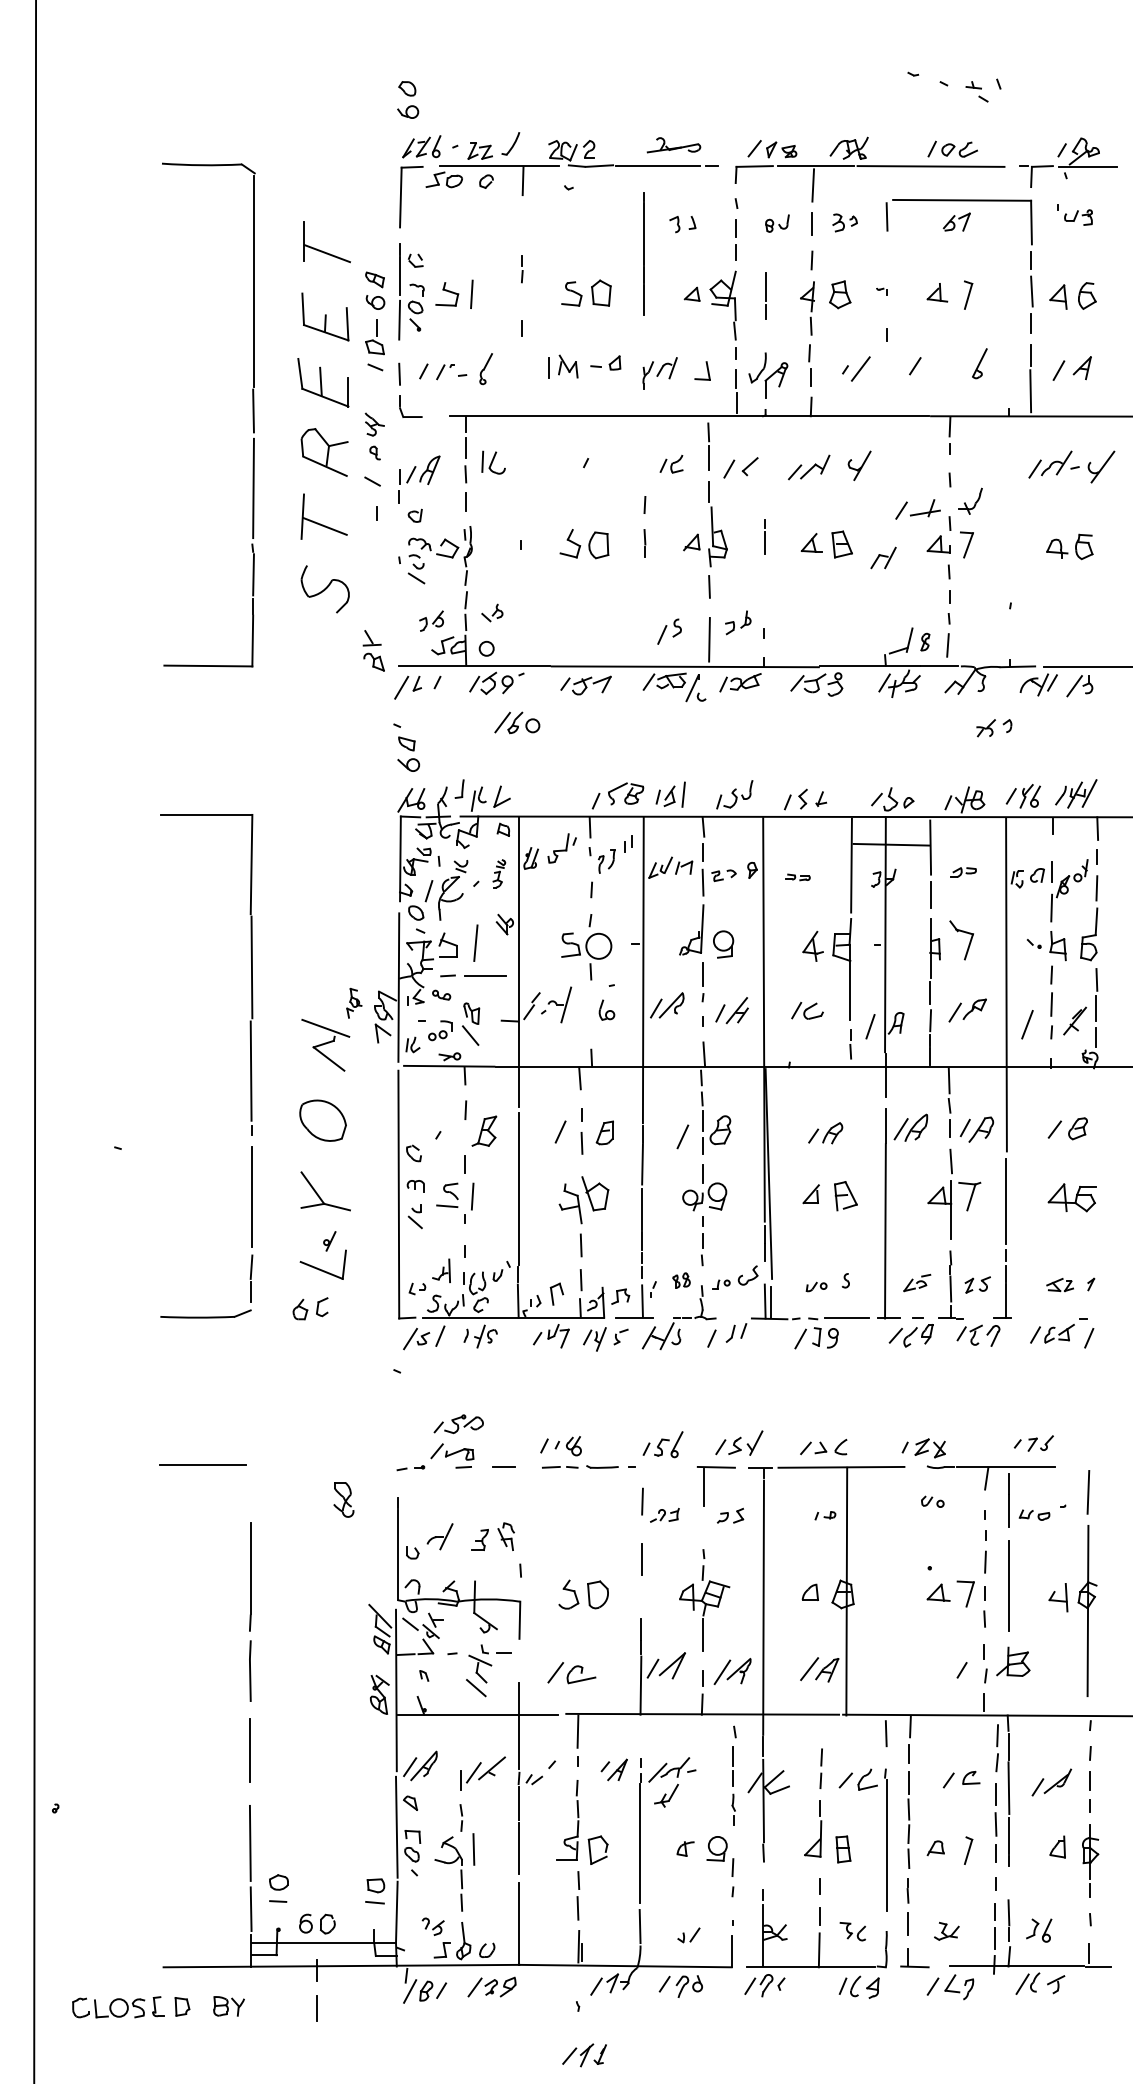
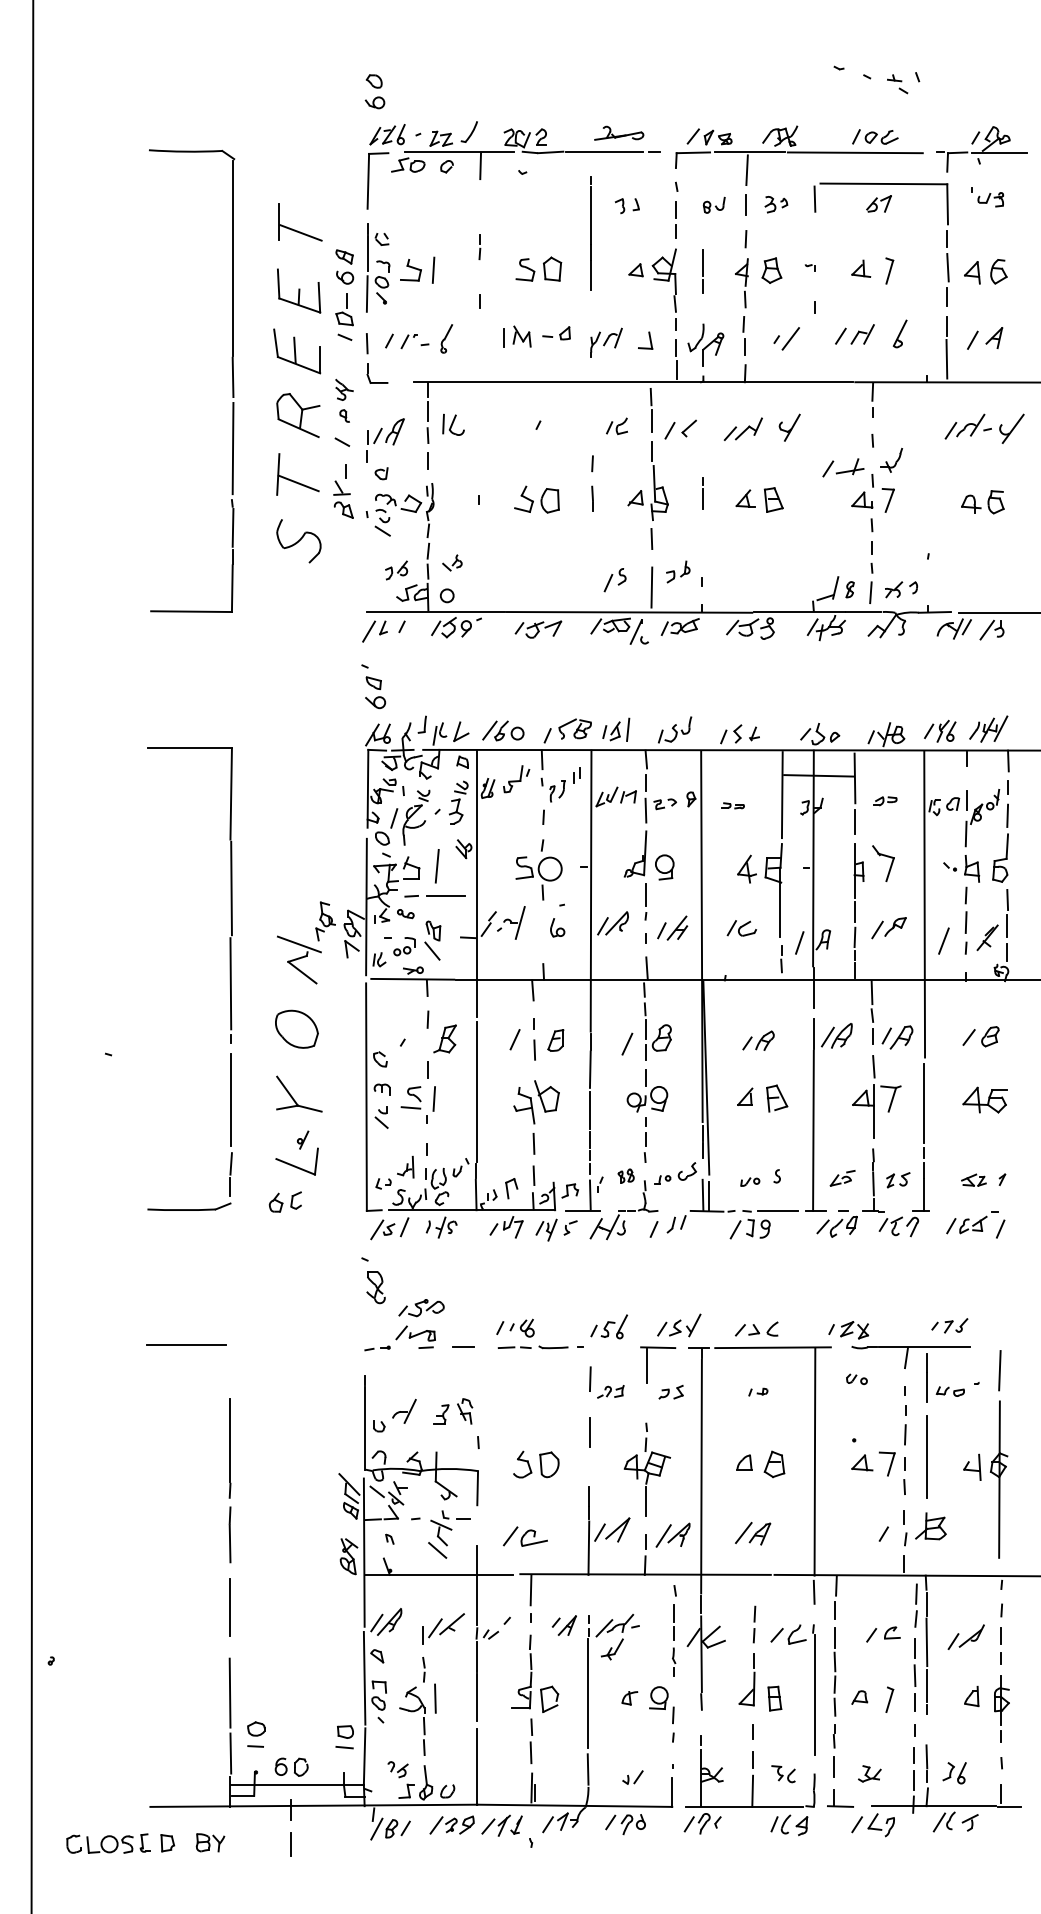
part: (883, 558) -> (862, 334), moved
part: (373, 650) -> (343, 499), moved
part: (517, 722) -> (503, 730), moved
part: (994, 727) -> (901, 589), moved
part: (499, 873) -> (458, 802), size x1.67
part: (354, 1003) -> (325, 921), size x1.43
part: (343, 1499) -> (375, 1287), moved
line: (846, 1591) -> (814, 1461), moved
part: (583, 2055) -> (501, 1825), moved

